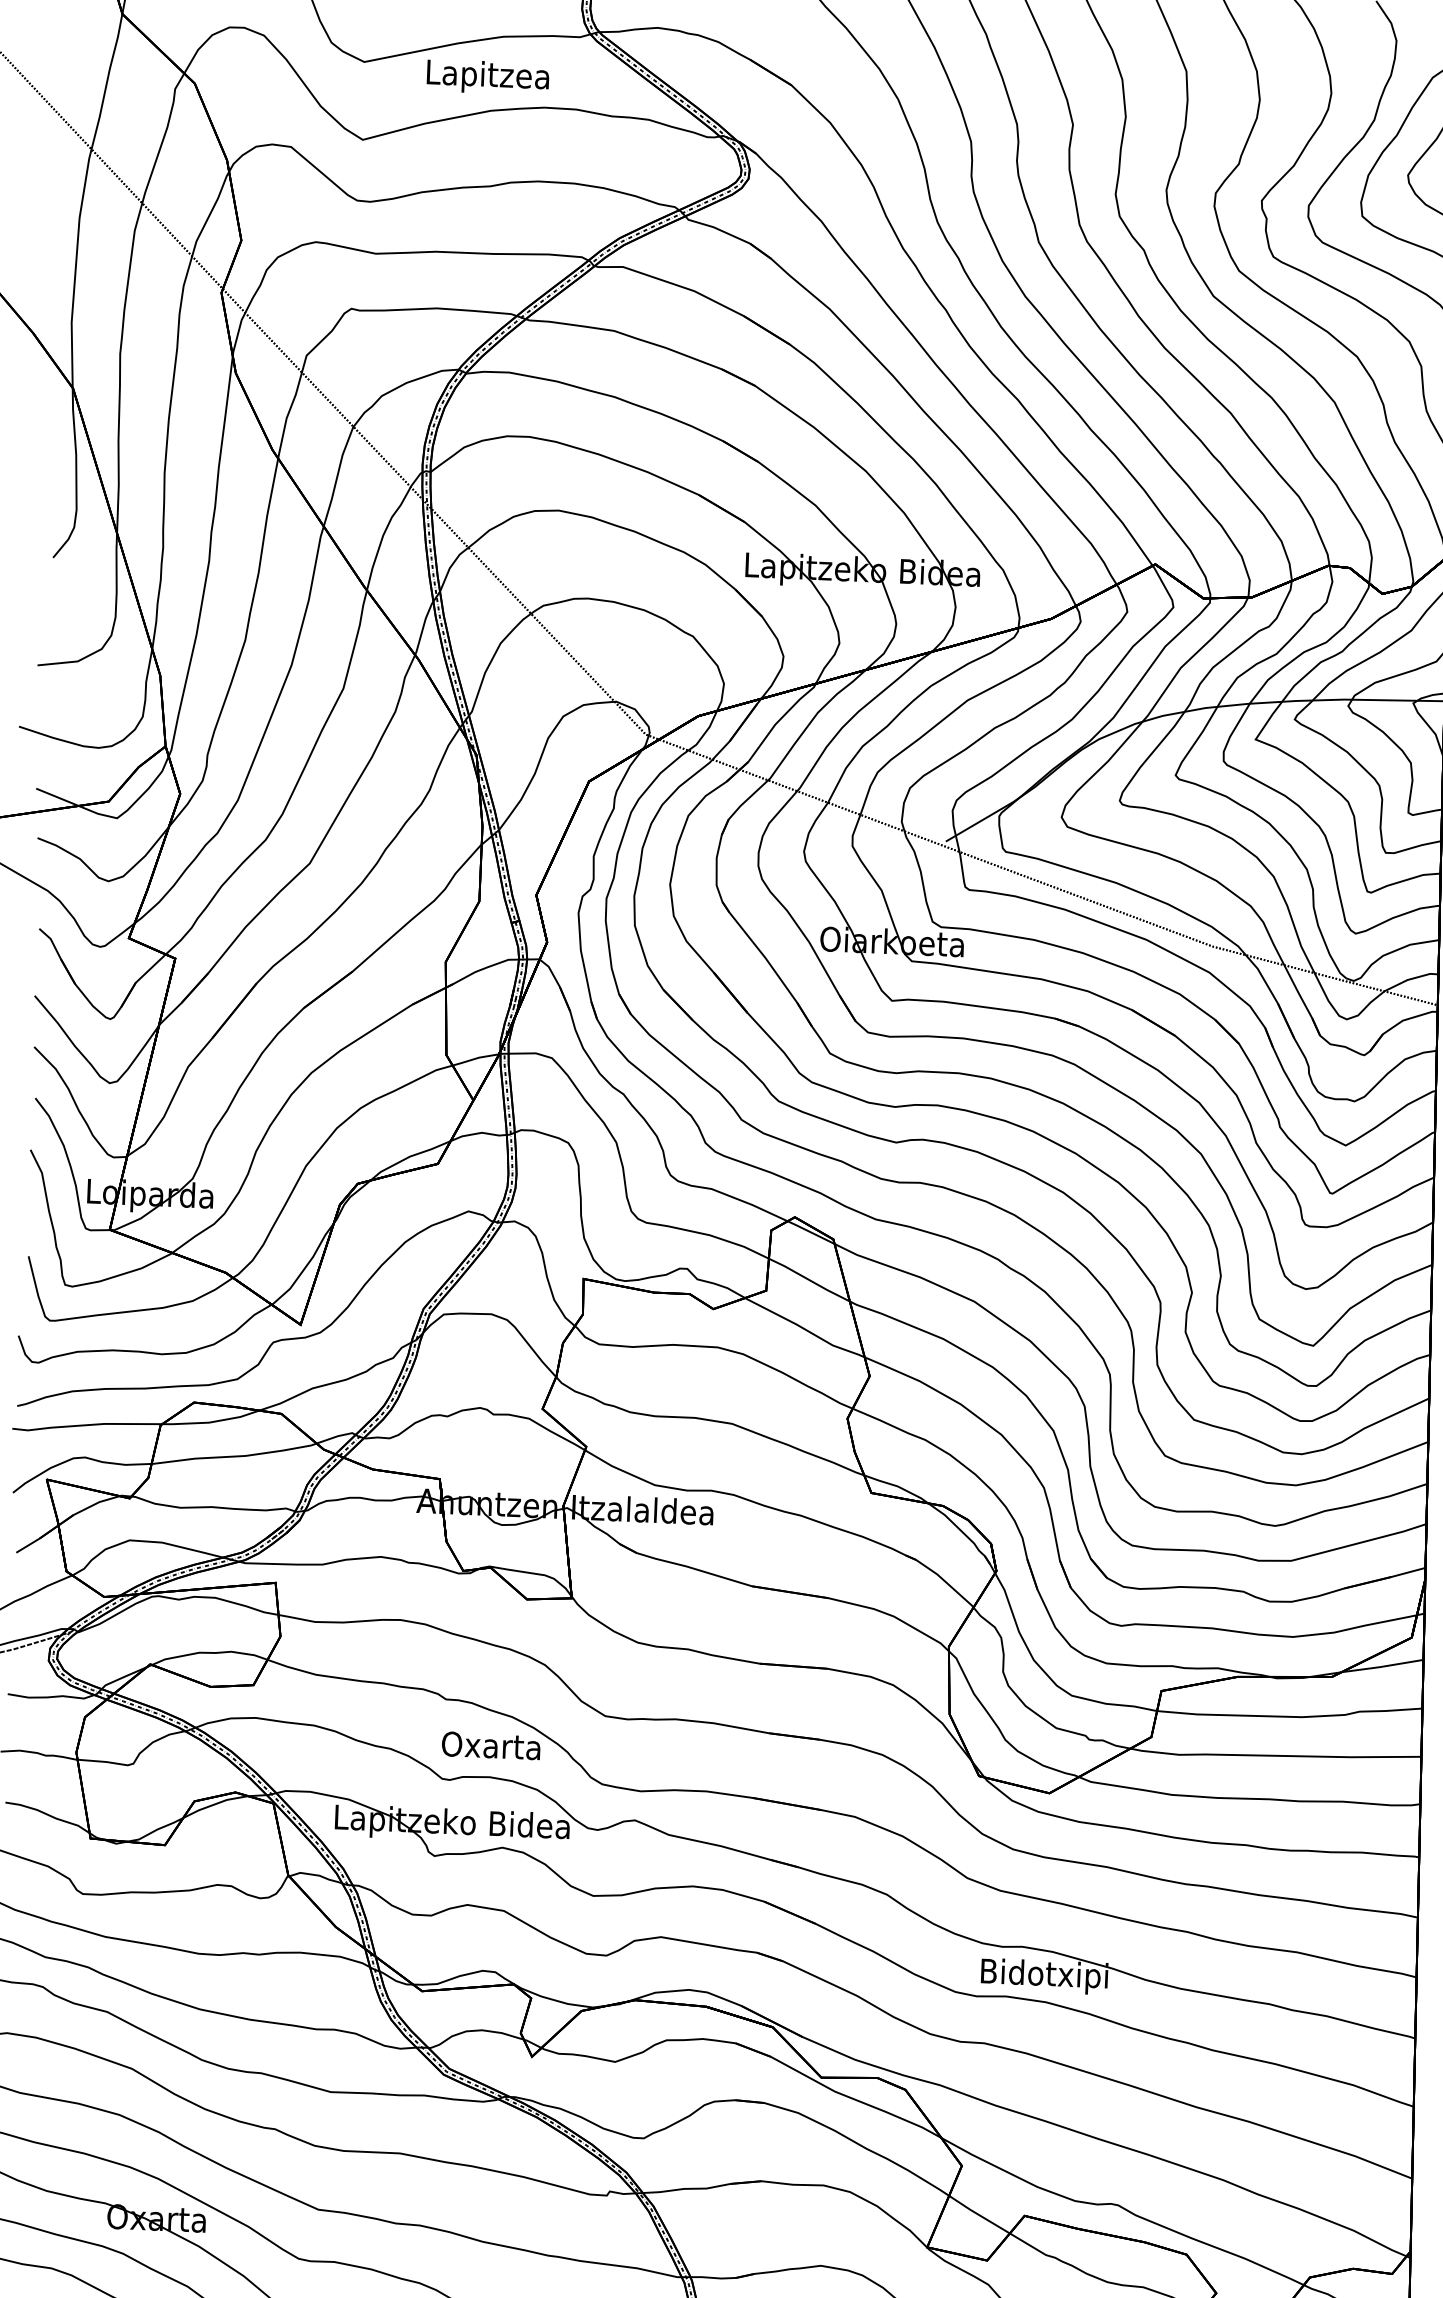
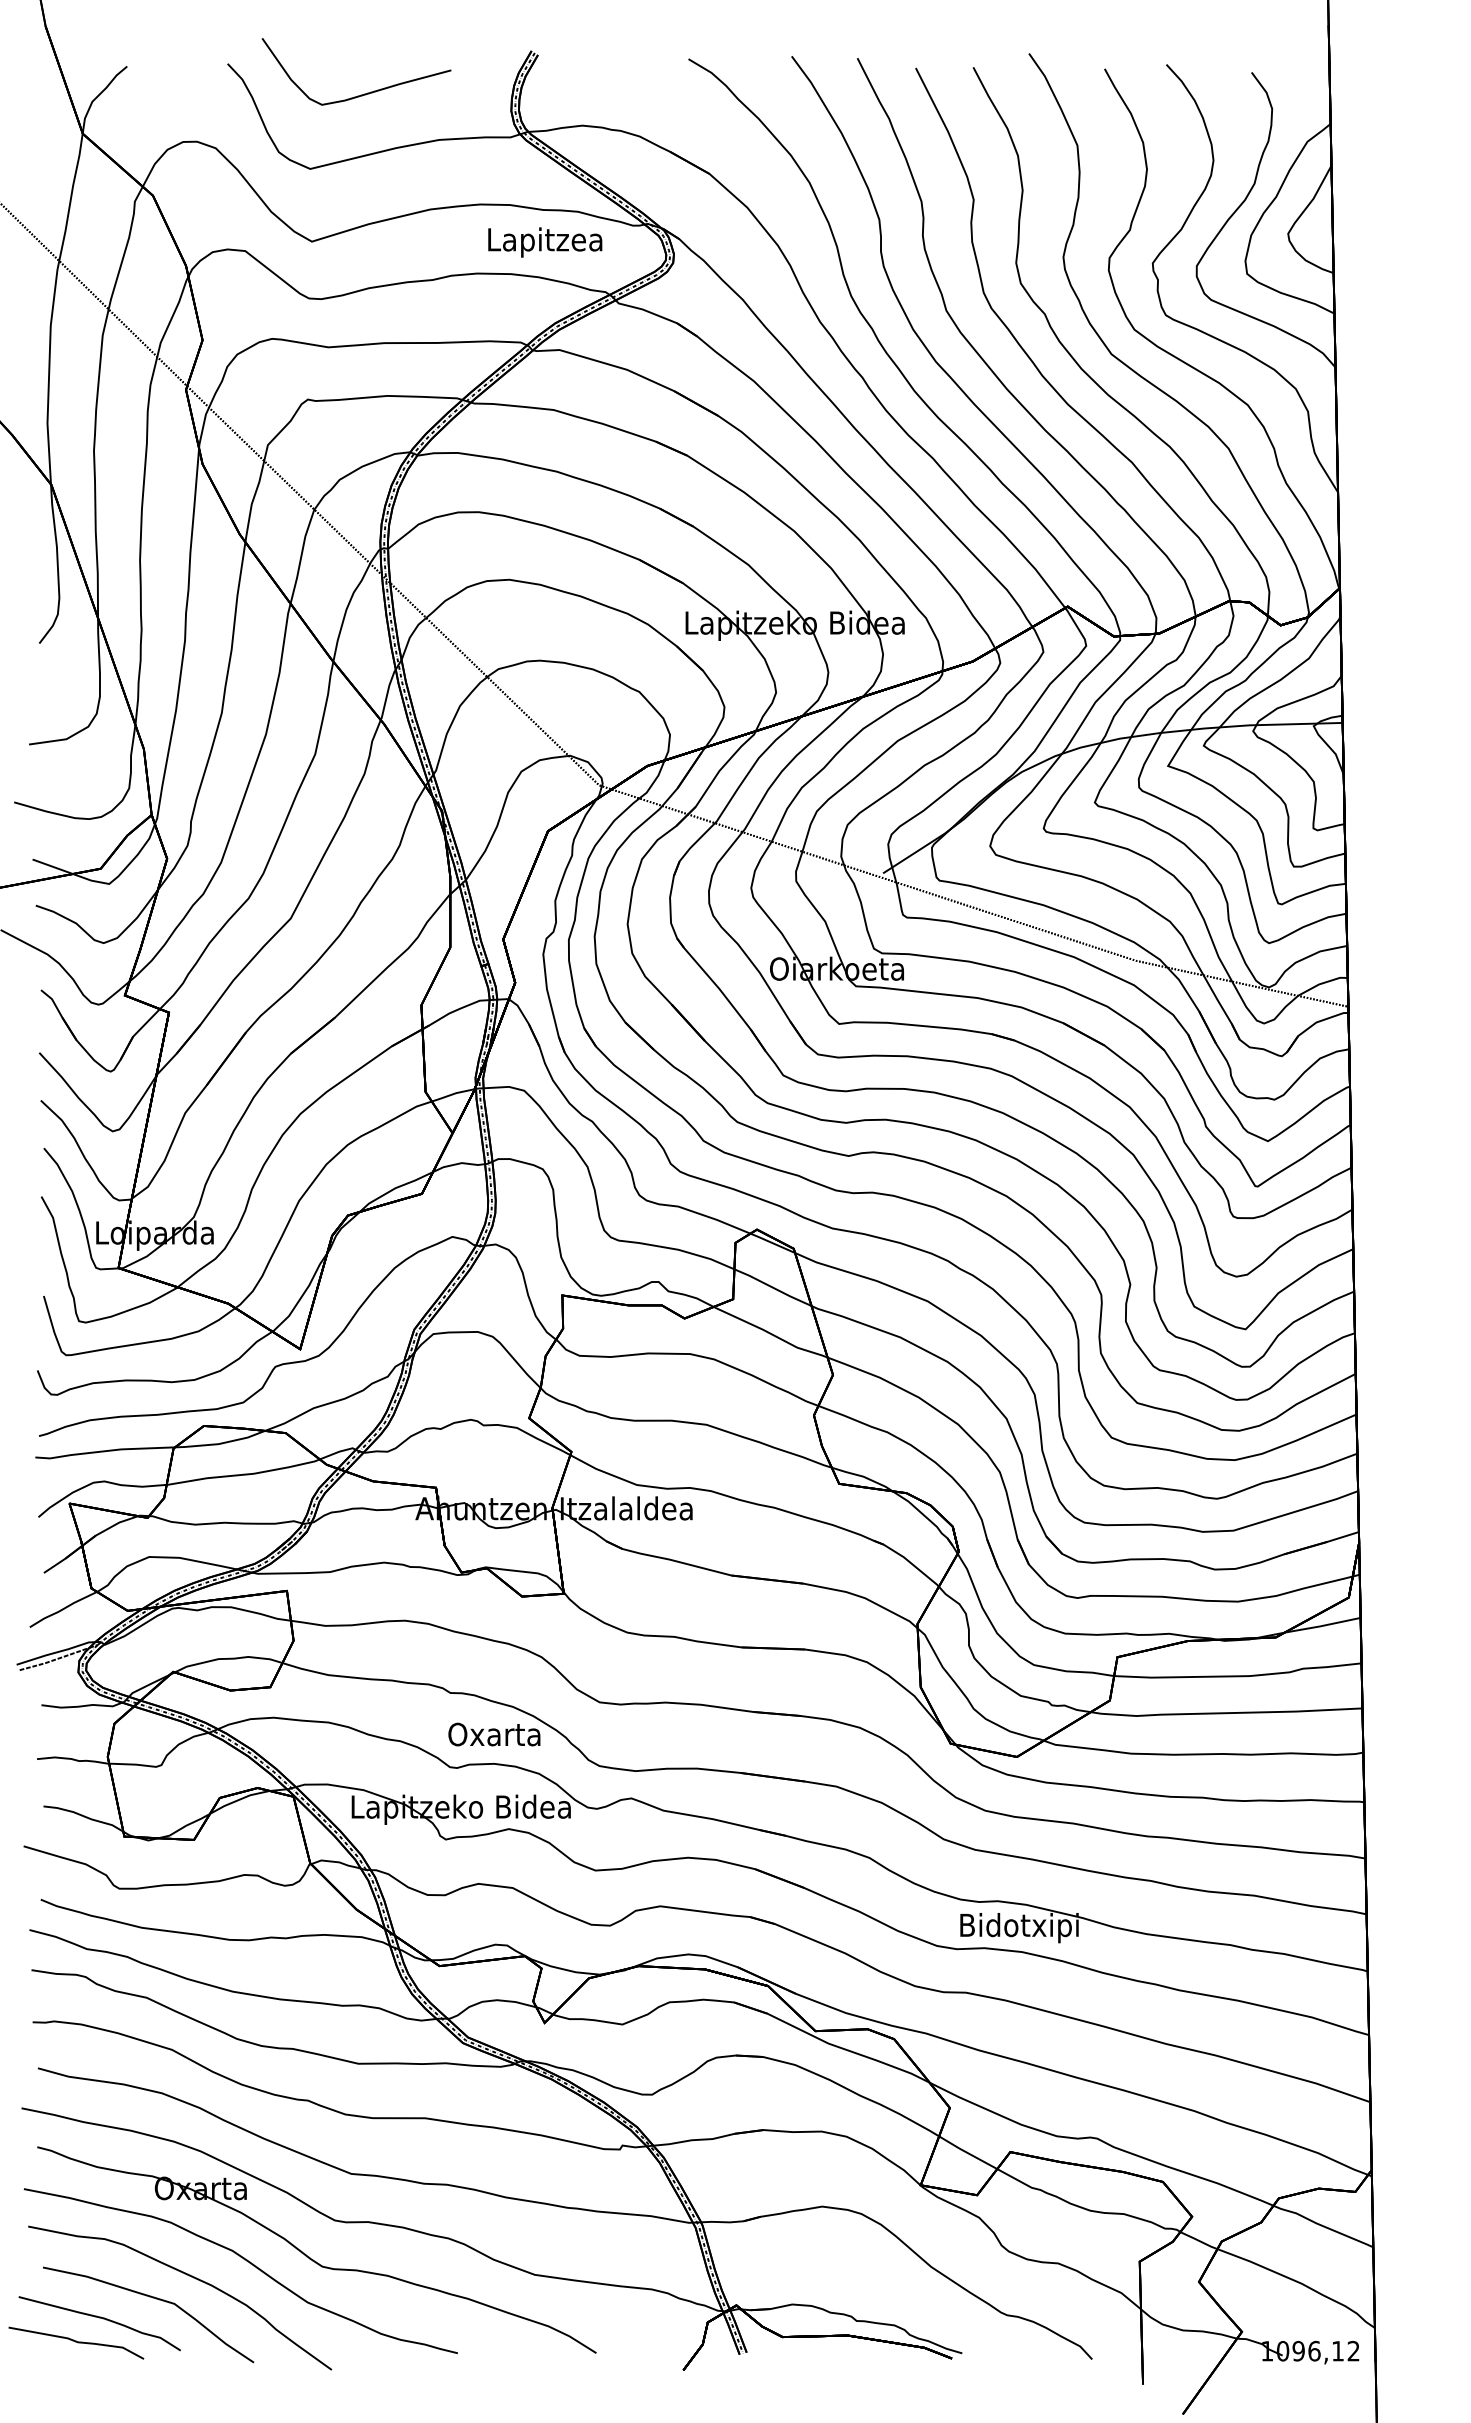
text: (488, 77) -> (545, 242), moved

